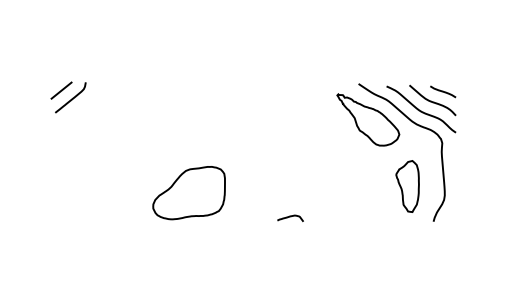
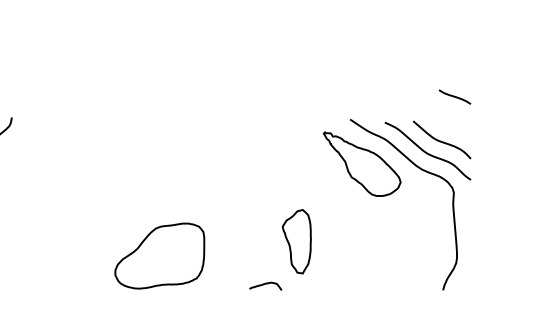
line: (443, 91) -> (455, 96), moved
part: (407, 186) -> (296, 241), moved
part: (188, 193) -> (159, 256), moved

